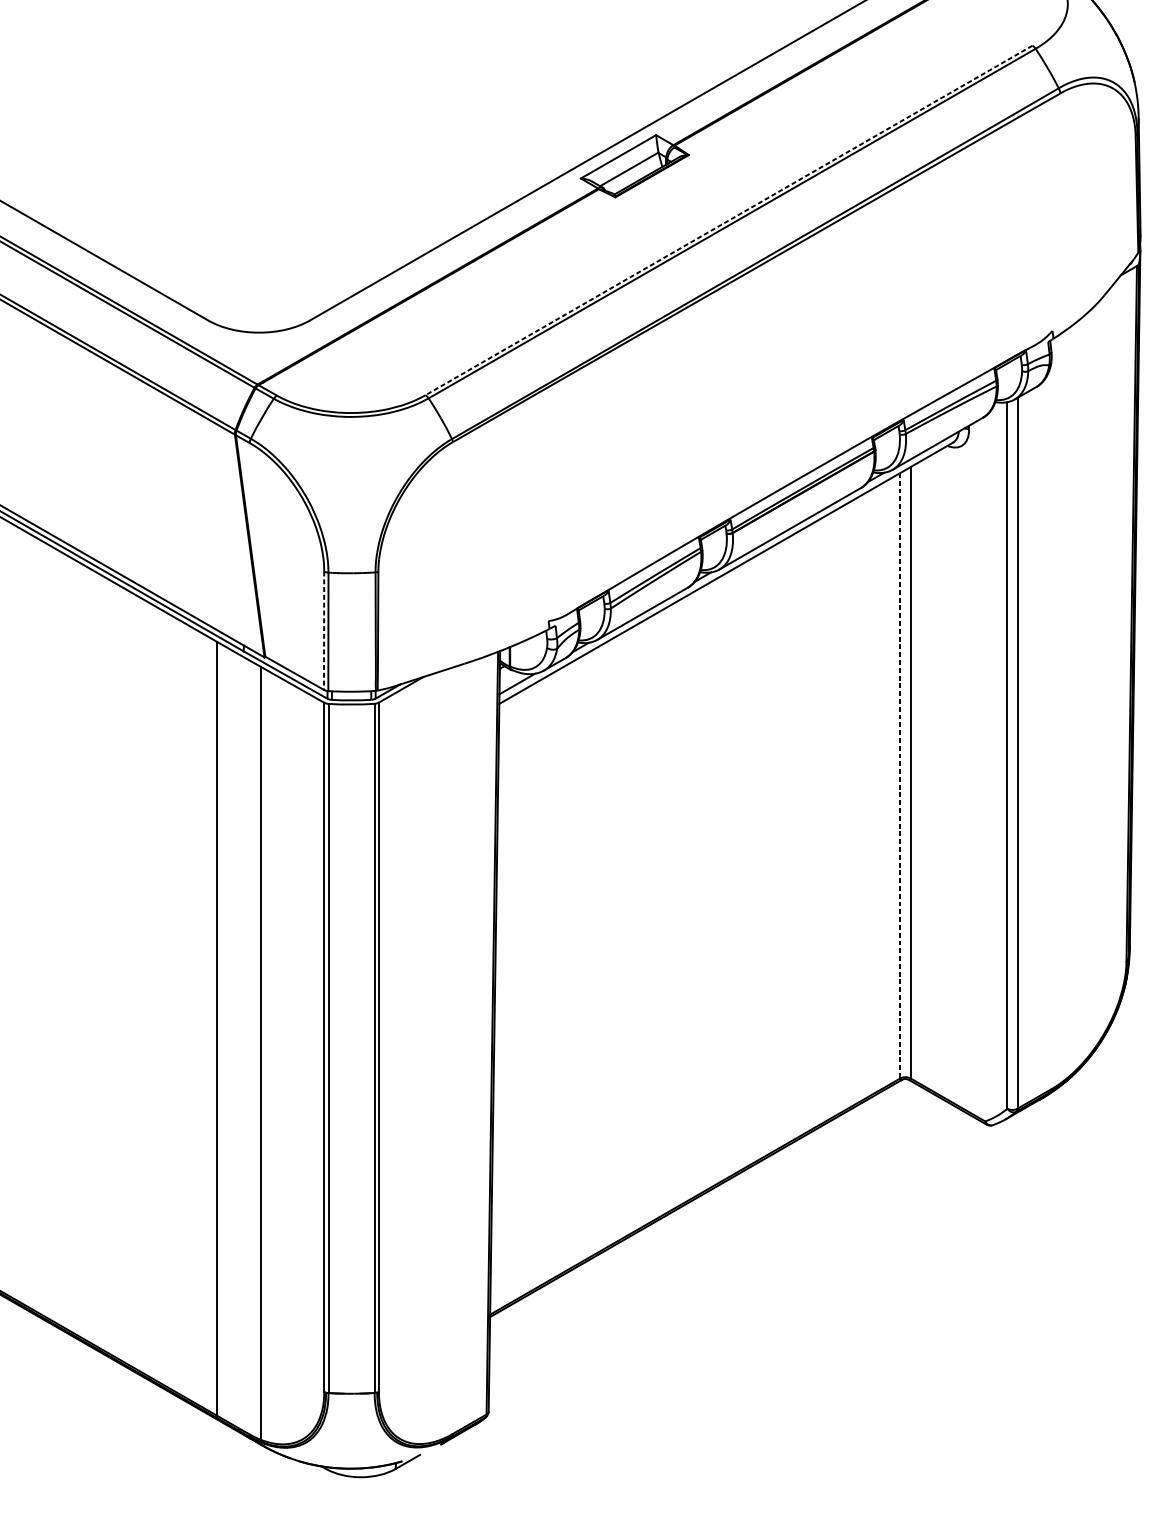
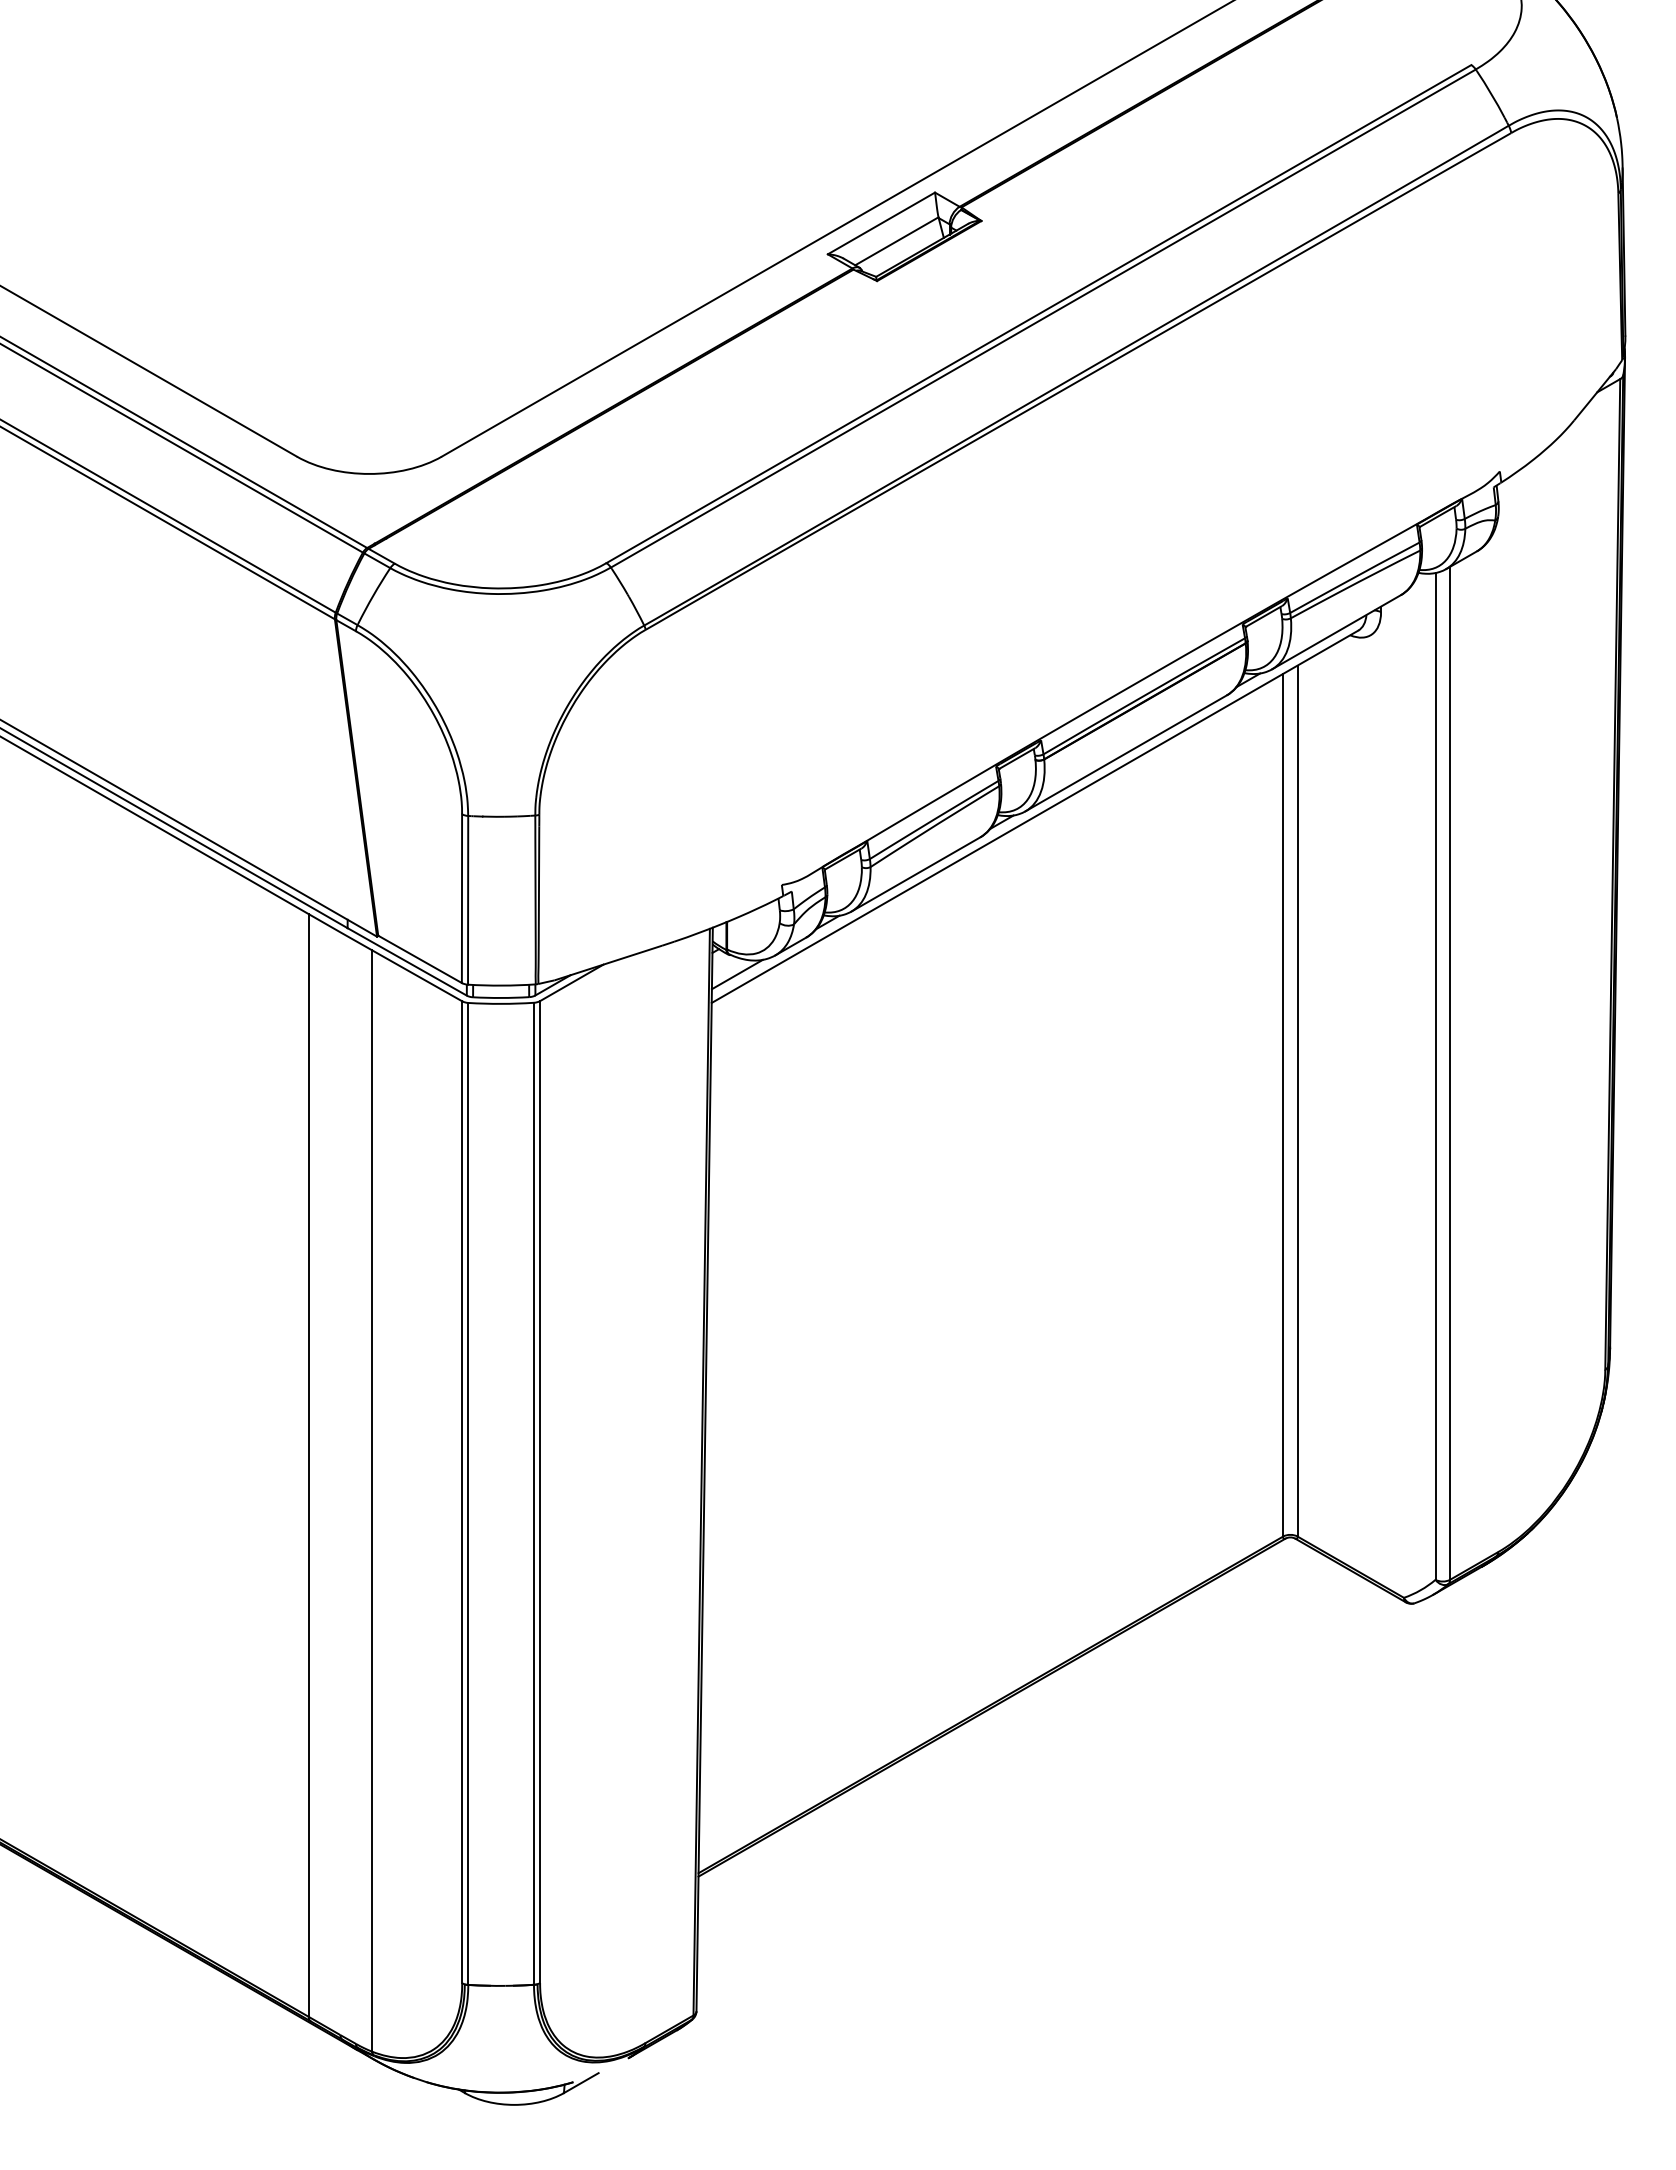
line: (728, 220) -> (1038, 314), dashed -> solid
line: (323, 631) -> (461, 899), dashed -> solid
line: (900, 775) -> (1283, 1105), dashed -> solid

